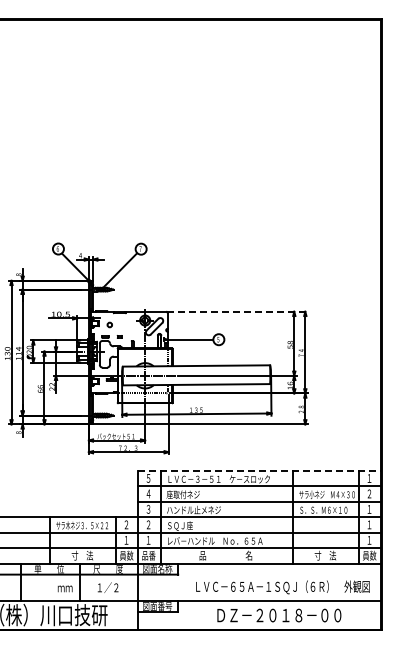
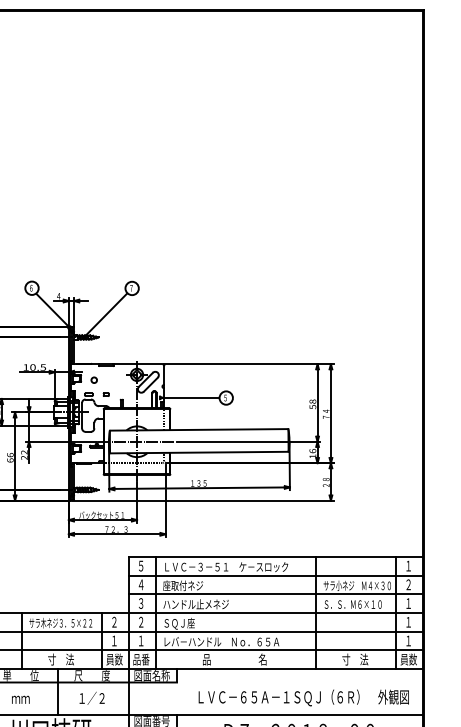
line: (237, 311) -> (248, 363), dashed -> solid
line: (260, 470) -> (276, 556), dashed -> solid
text: (64, 588) -> (19, 699), moved

